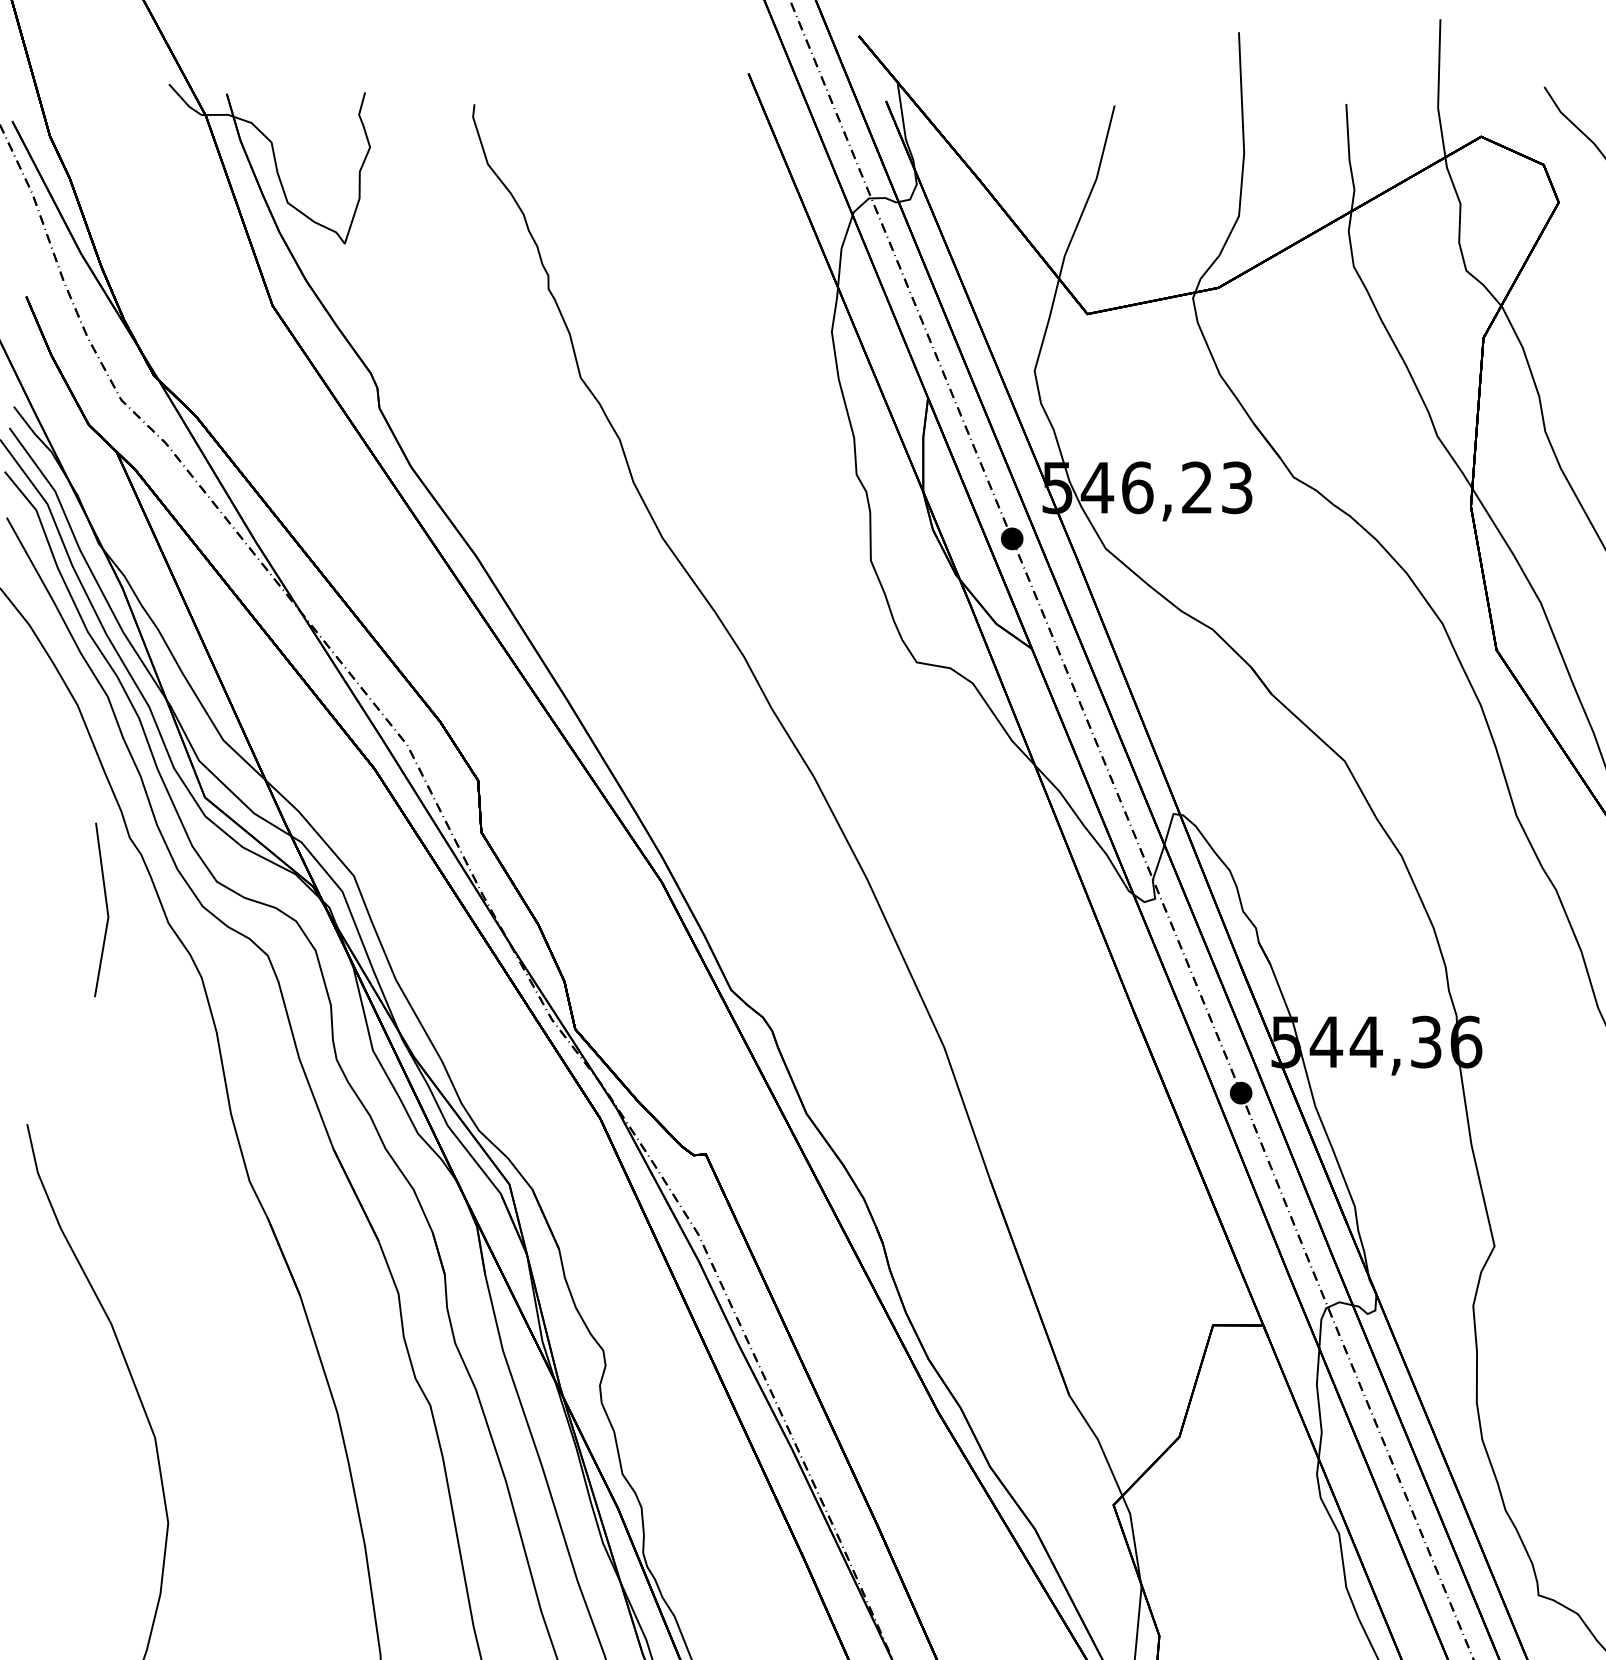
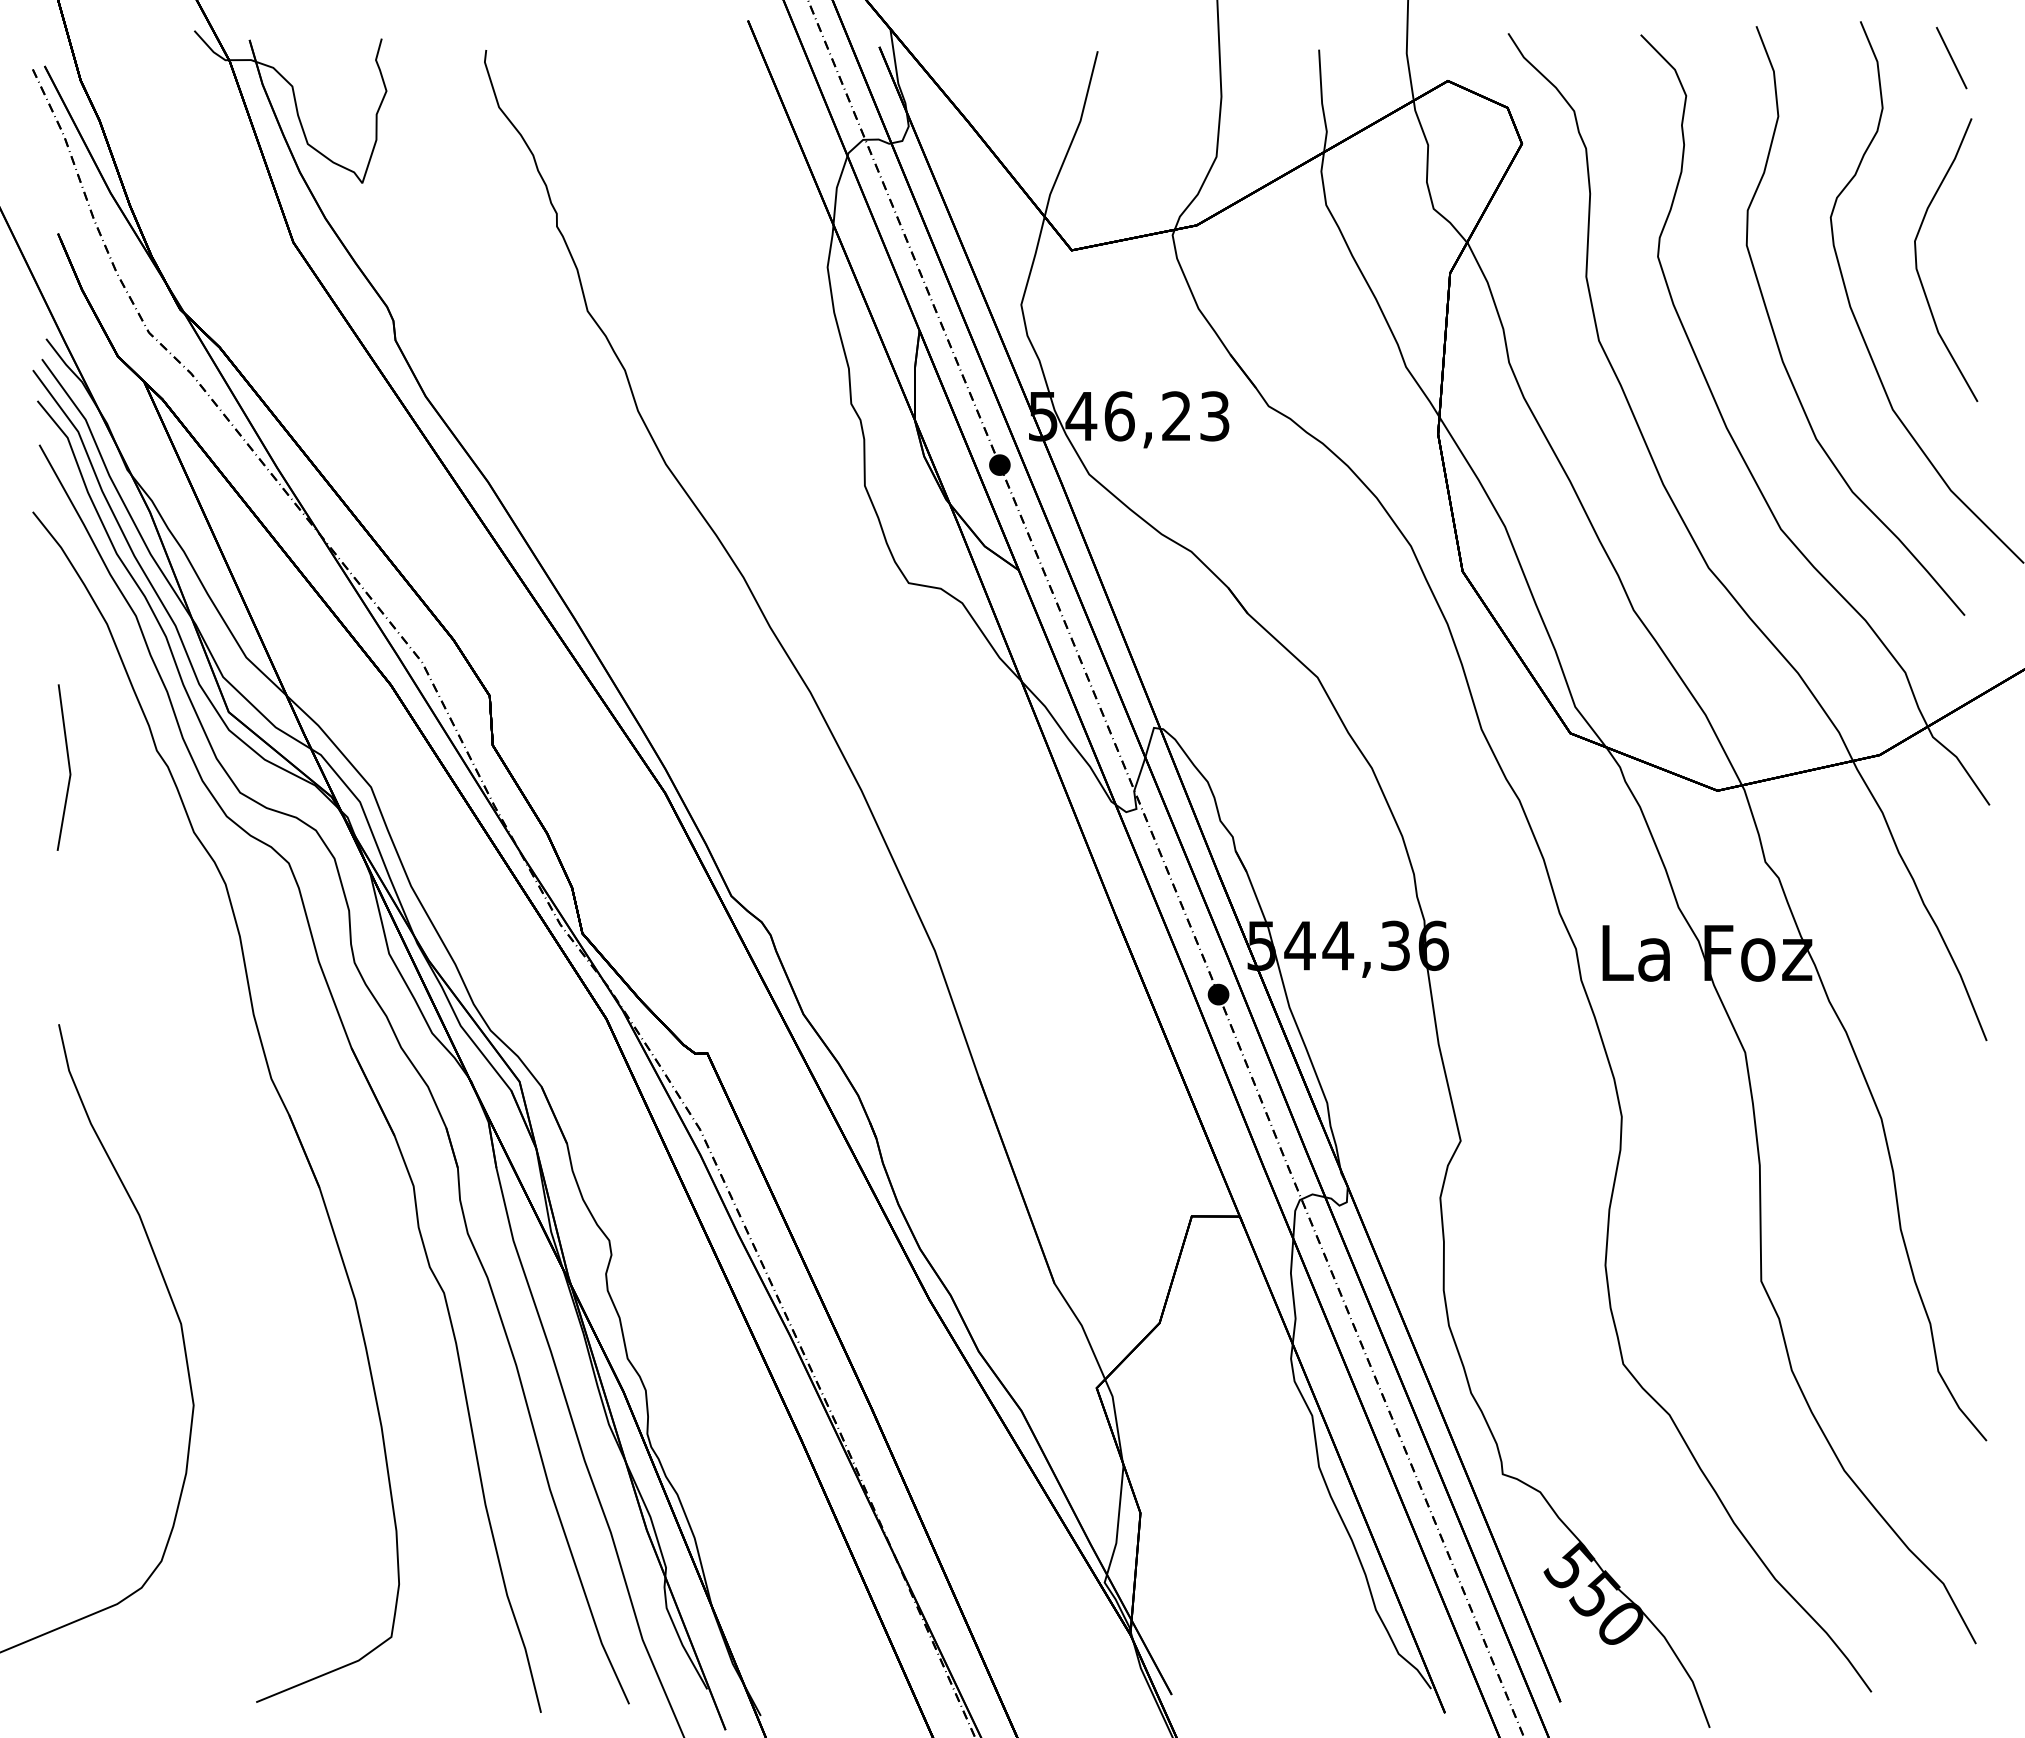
line: (106, 909) -> (68, 767), moved

